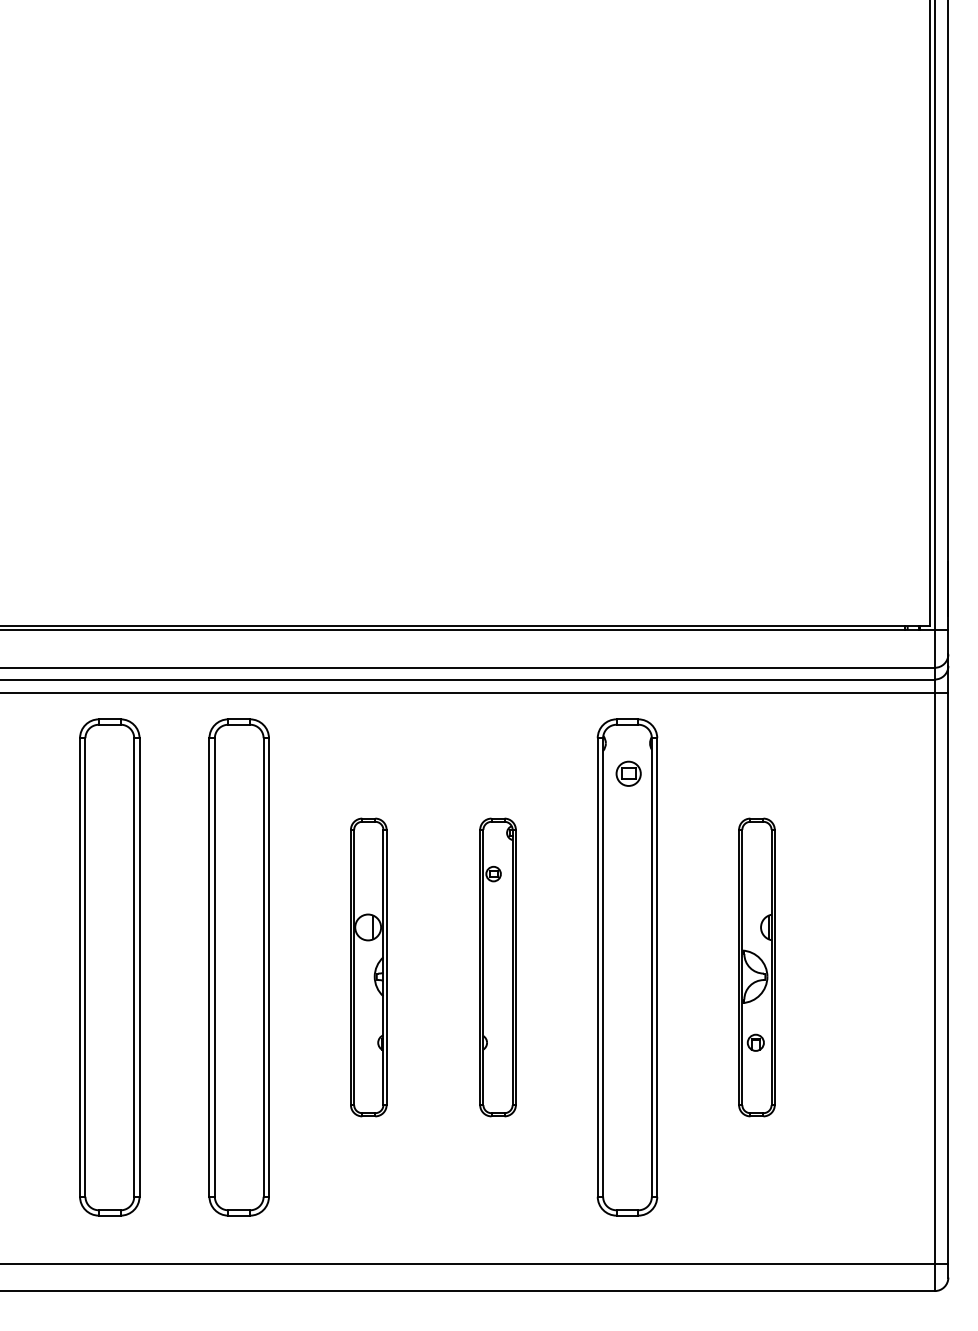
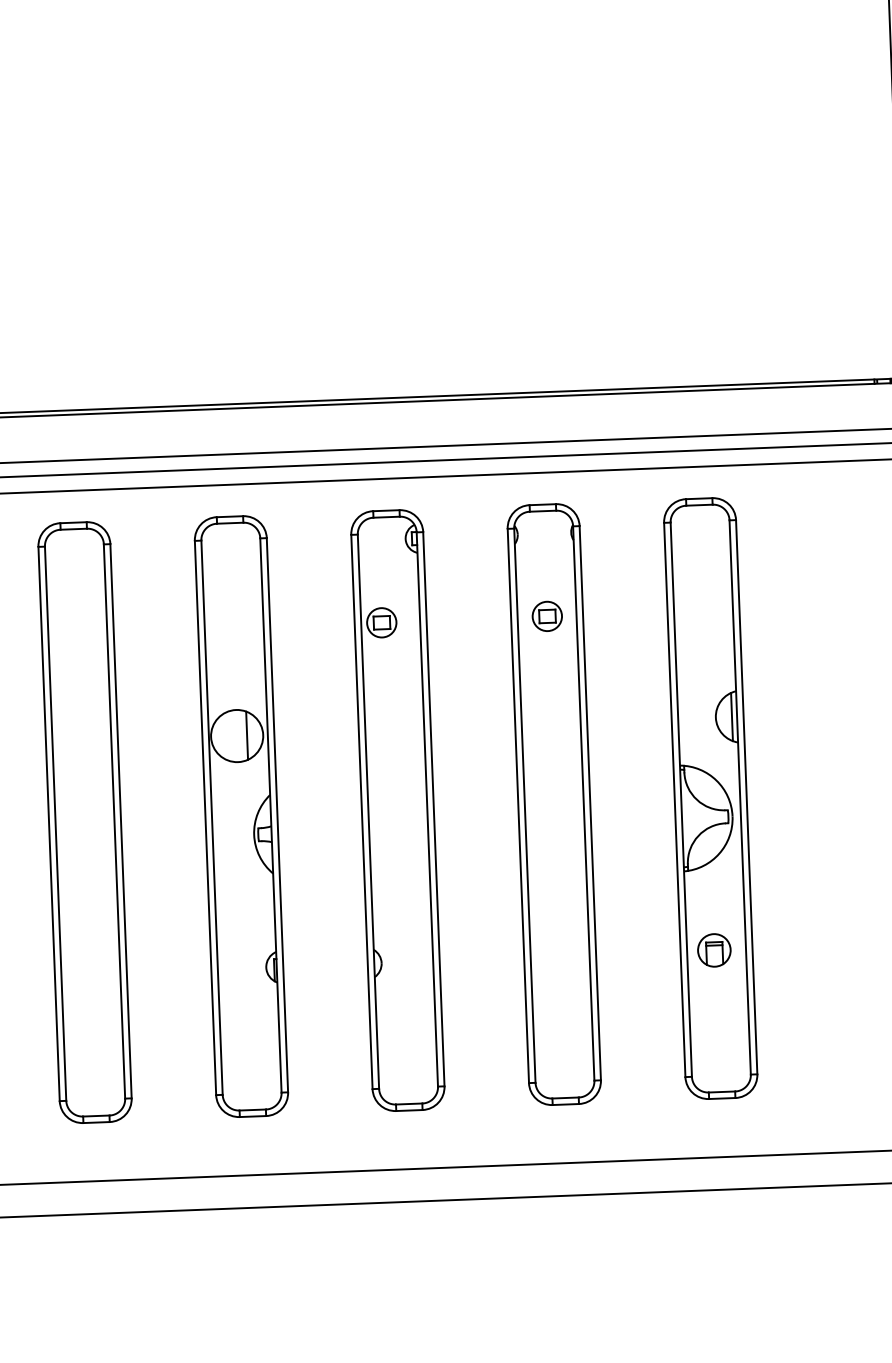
part: (628, 773) -> (547, 616), moved
part: (368, 967) -> (241, 816), size x1.67
part: (497, 967) -> (397, 810), size x1.67
part: (756, 967) -> (710, 798), size x1.67

